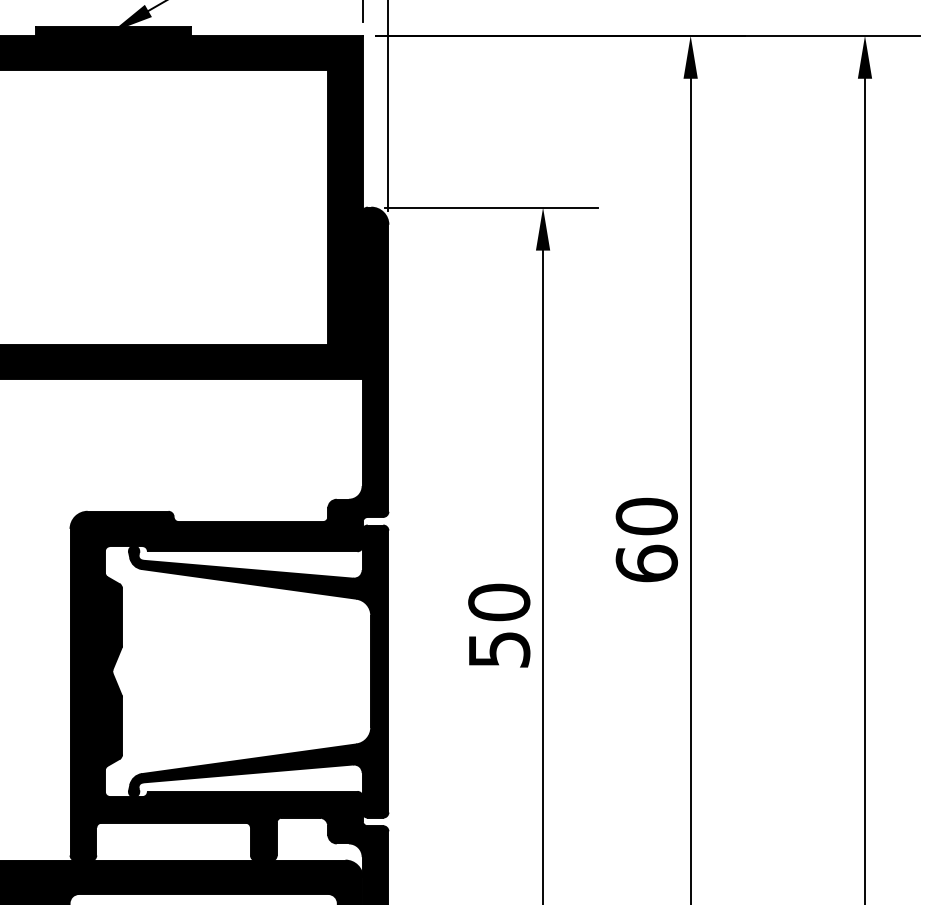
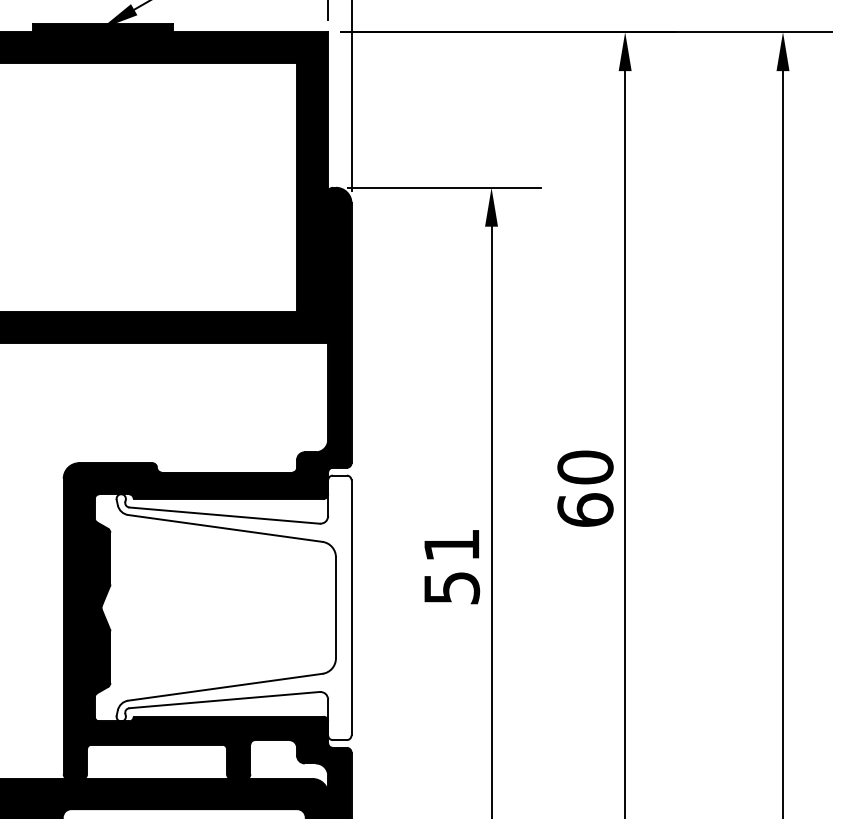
text: (499, 602) -> (452, 545), 50 -> 51
fill: (258, 671) -> (233, 607), removed

